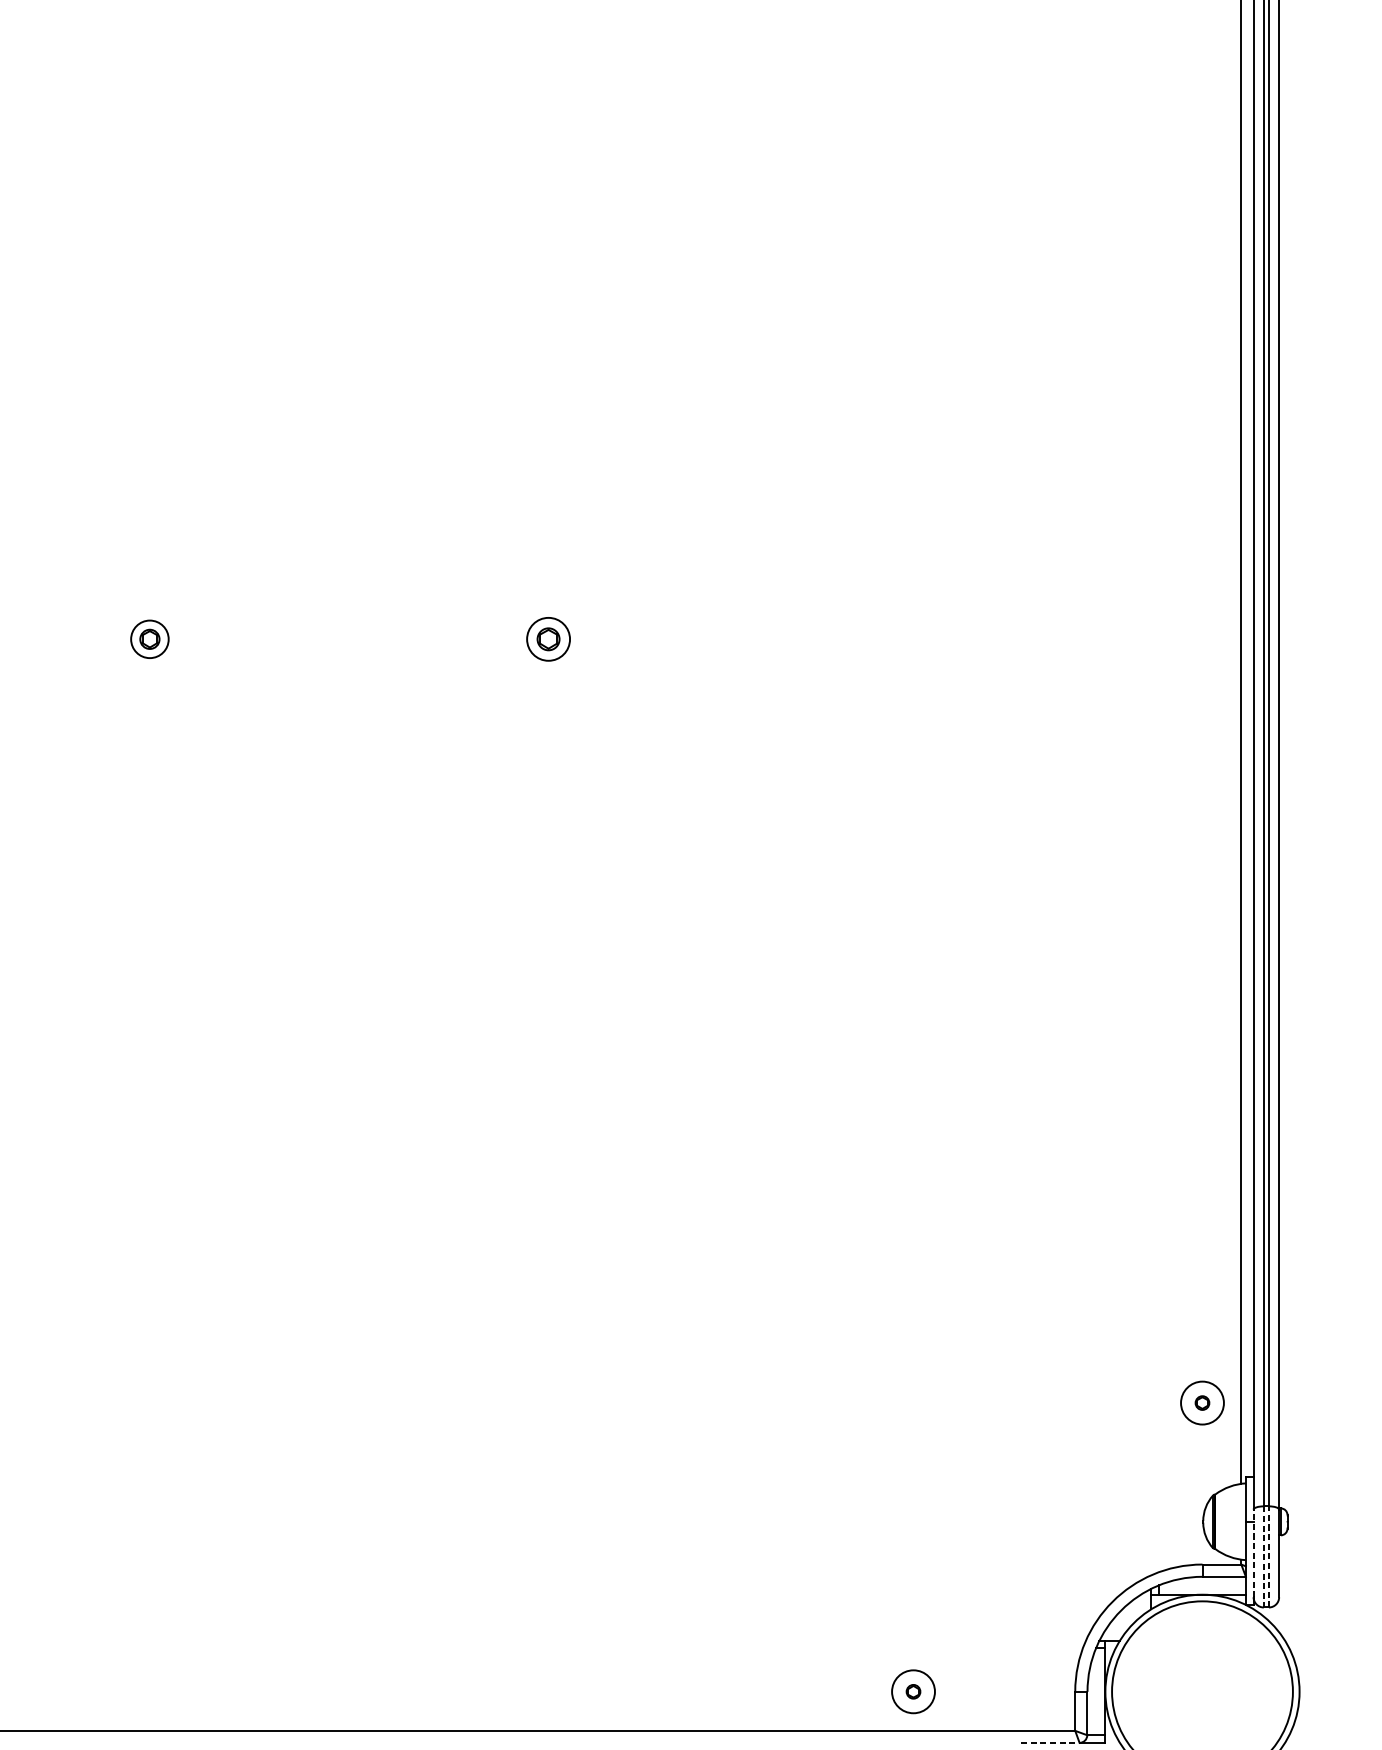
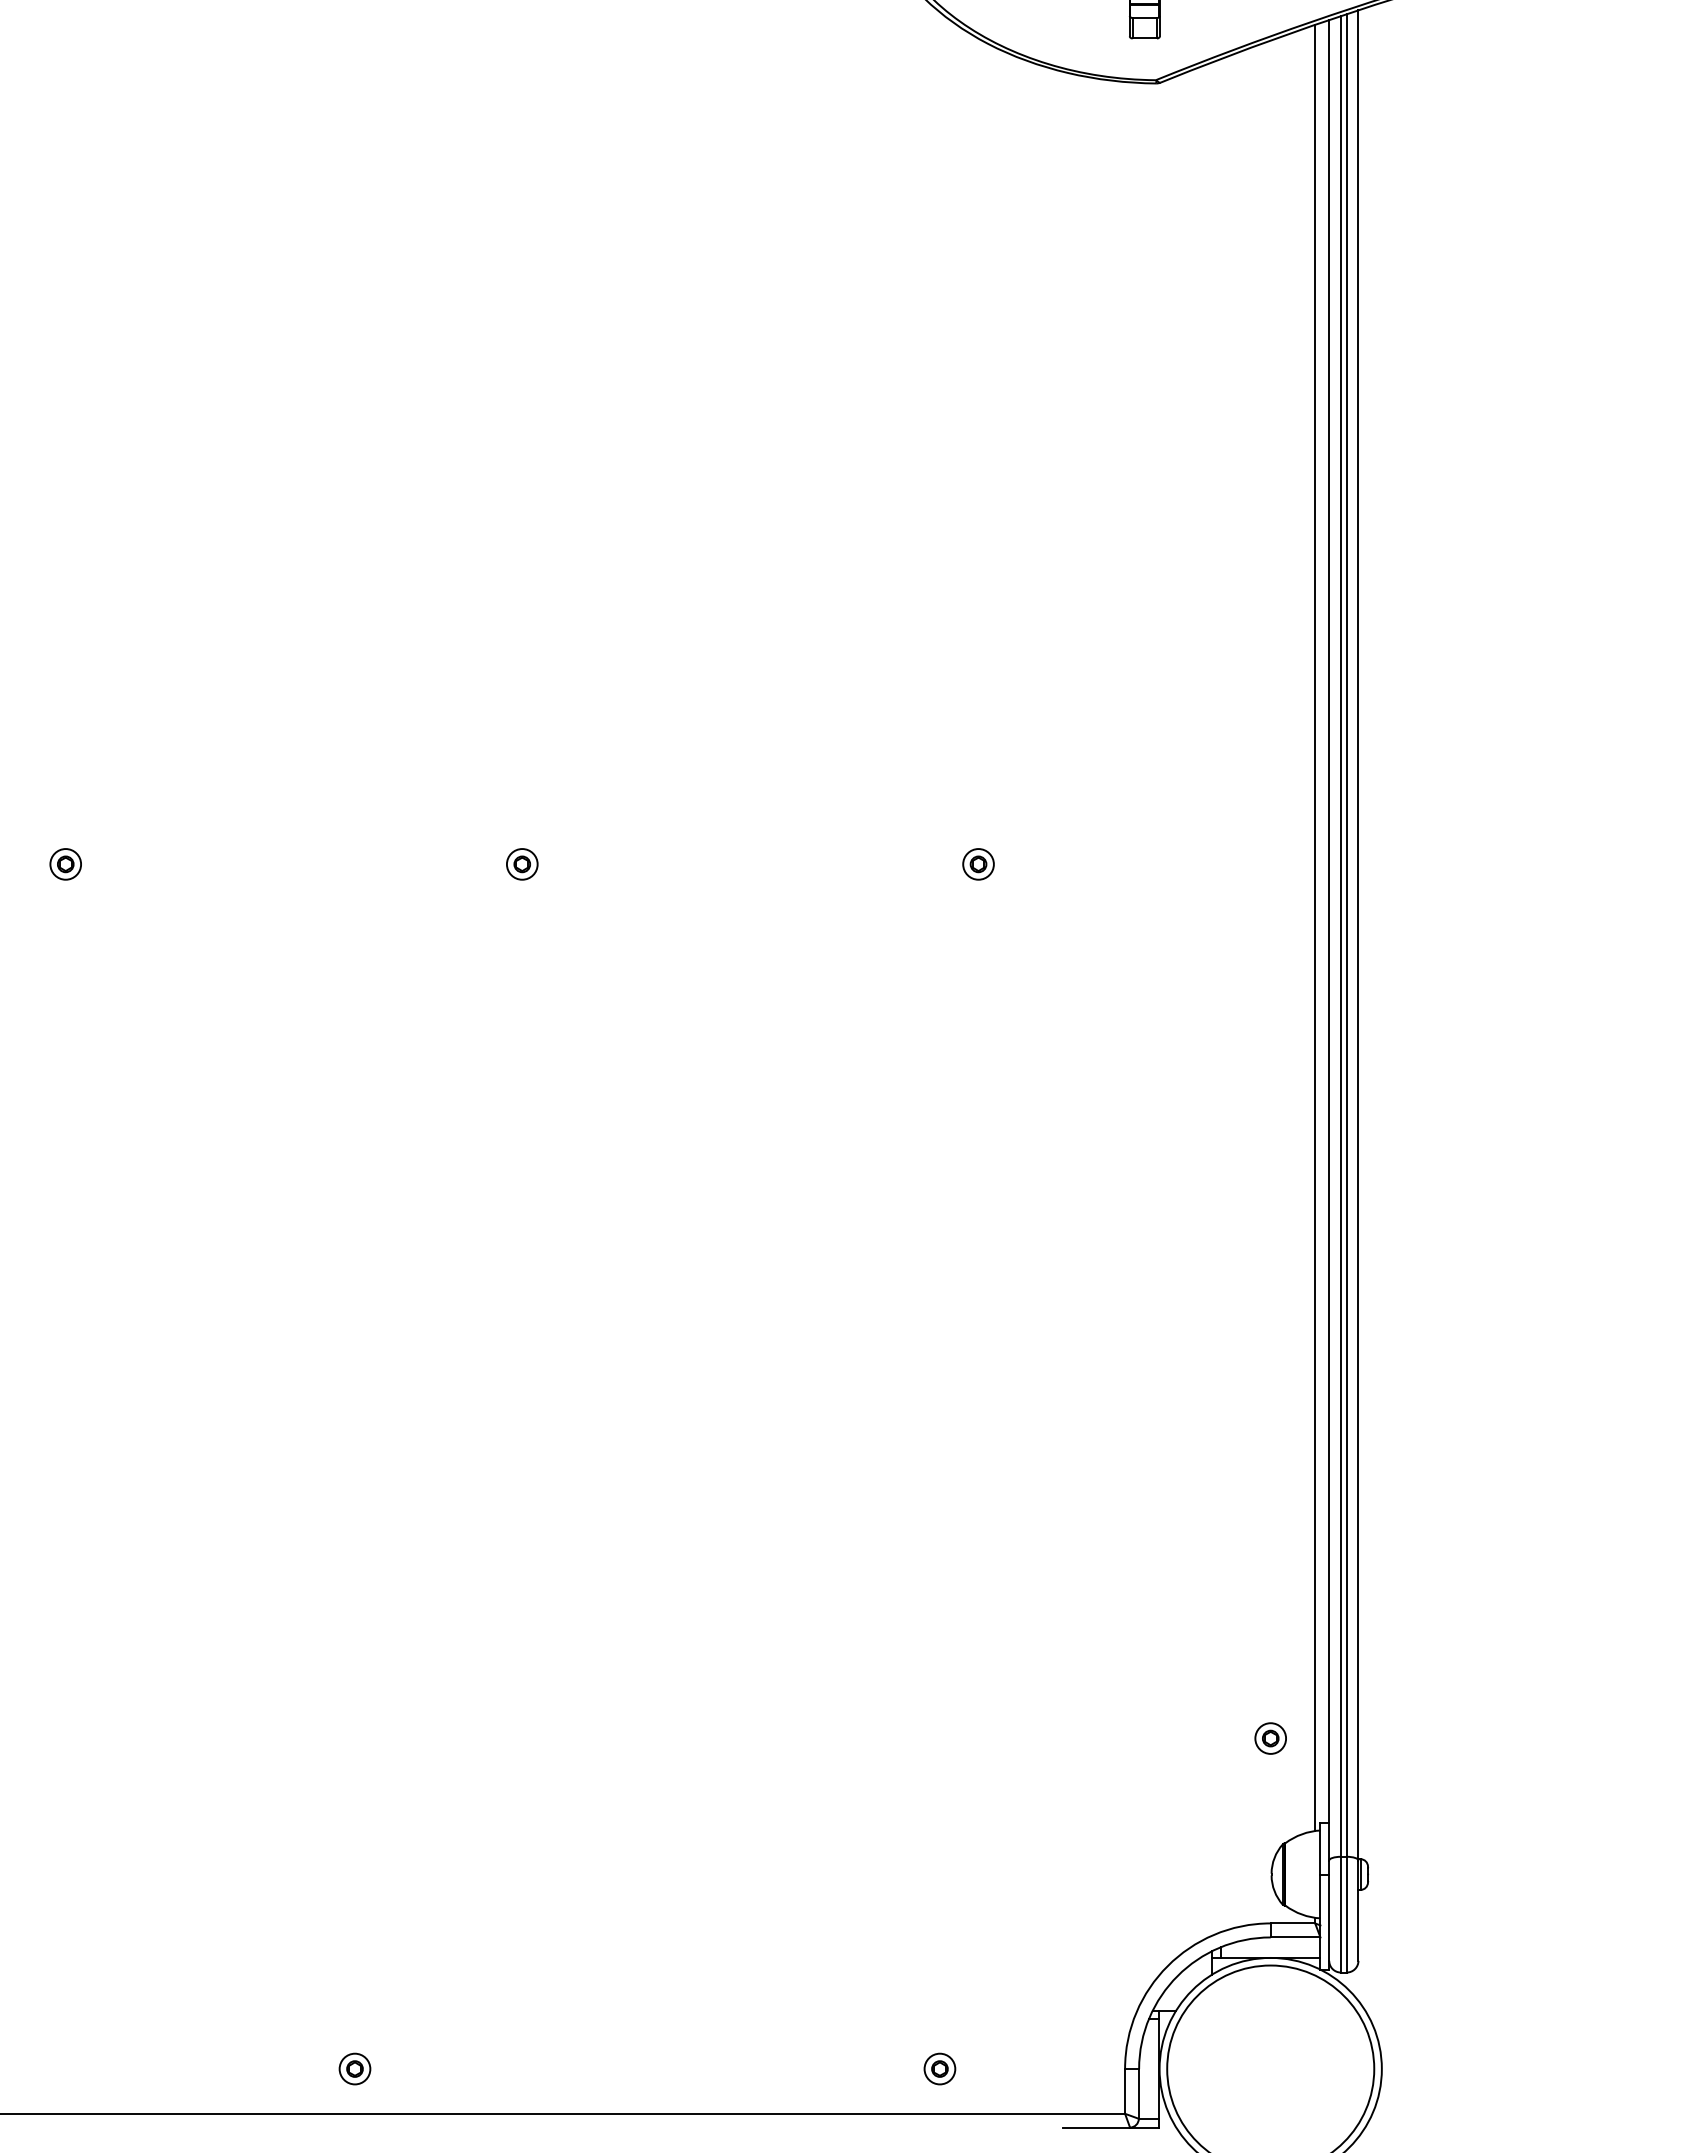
part: (149, 639) -> (65, 864), size x0.71
part: (548, 639) -> (522, 864), size x0.62
part: (947, 639) -> (978, 864), added
circle: (1202, 1403) -> (1270, 1738), size x0.62
line: (1253, 1553) -> (1329, 1910), dashed -> solid
line: (1263, 1556) -> (1340, 1914), dashed -> solid
line: (1268, 1556) -> (1346, 1914), dashed -> solid
part: (402, 1691) -> (354, 2068), added
circle: (913, 1691) -> (939, 2068), size x0.62
line: (1051, 1742) -> (1097, 2127), dashed -> solid

